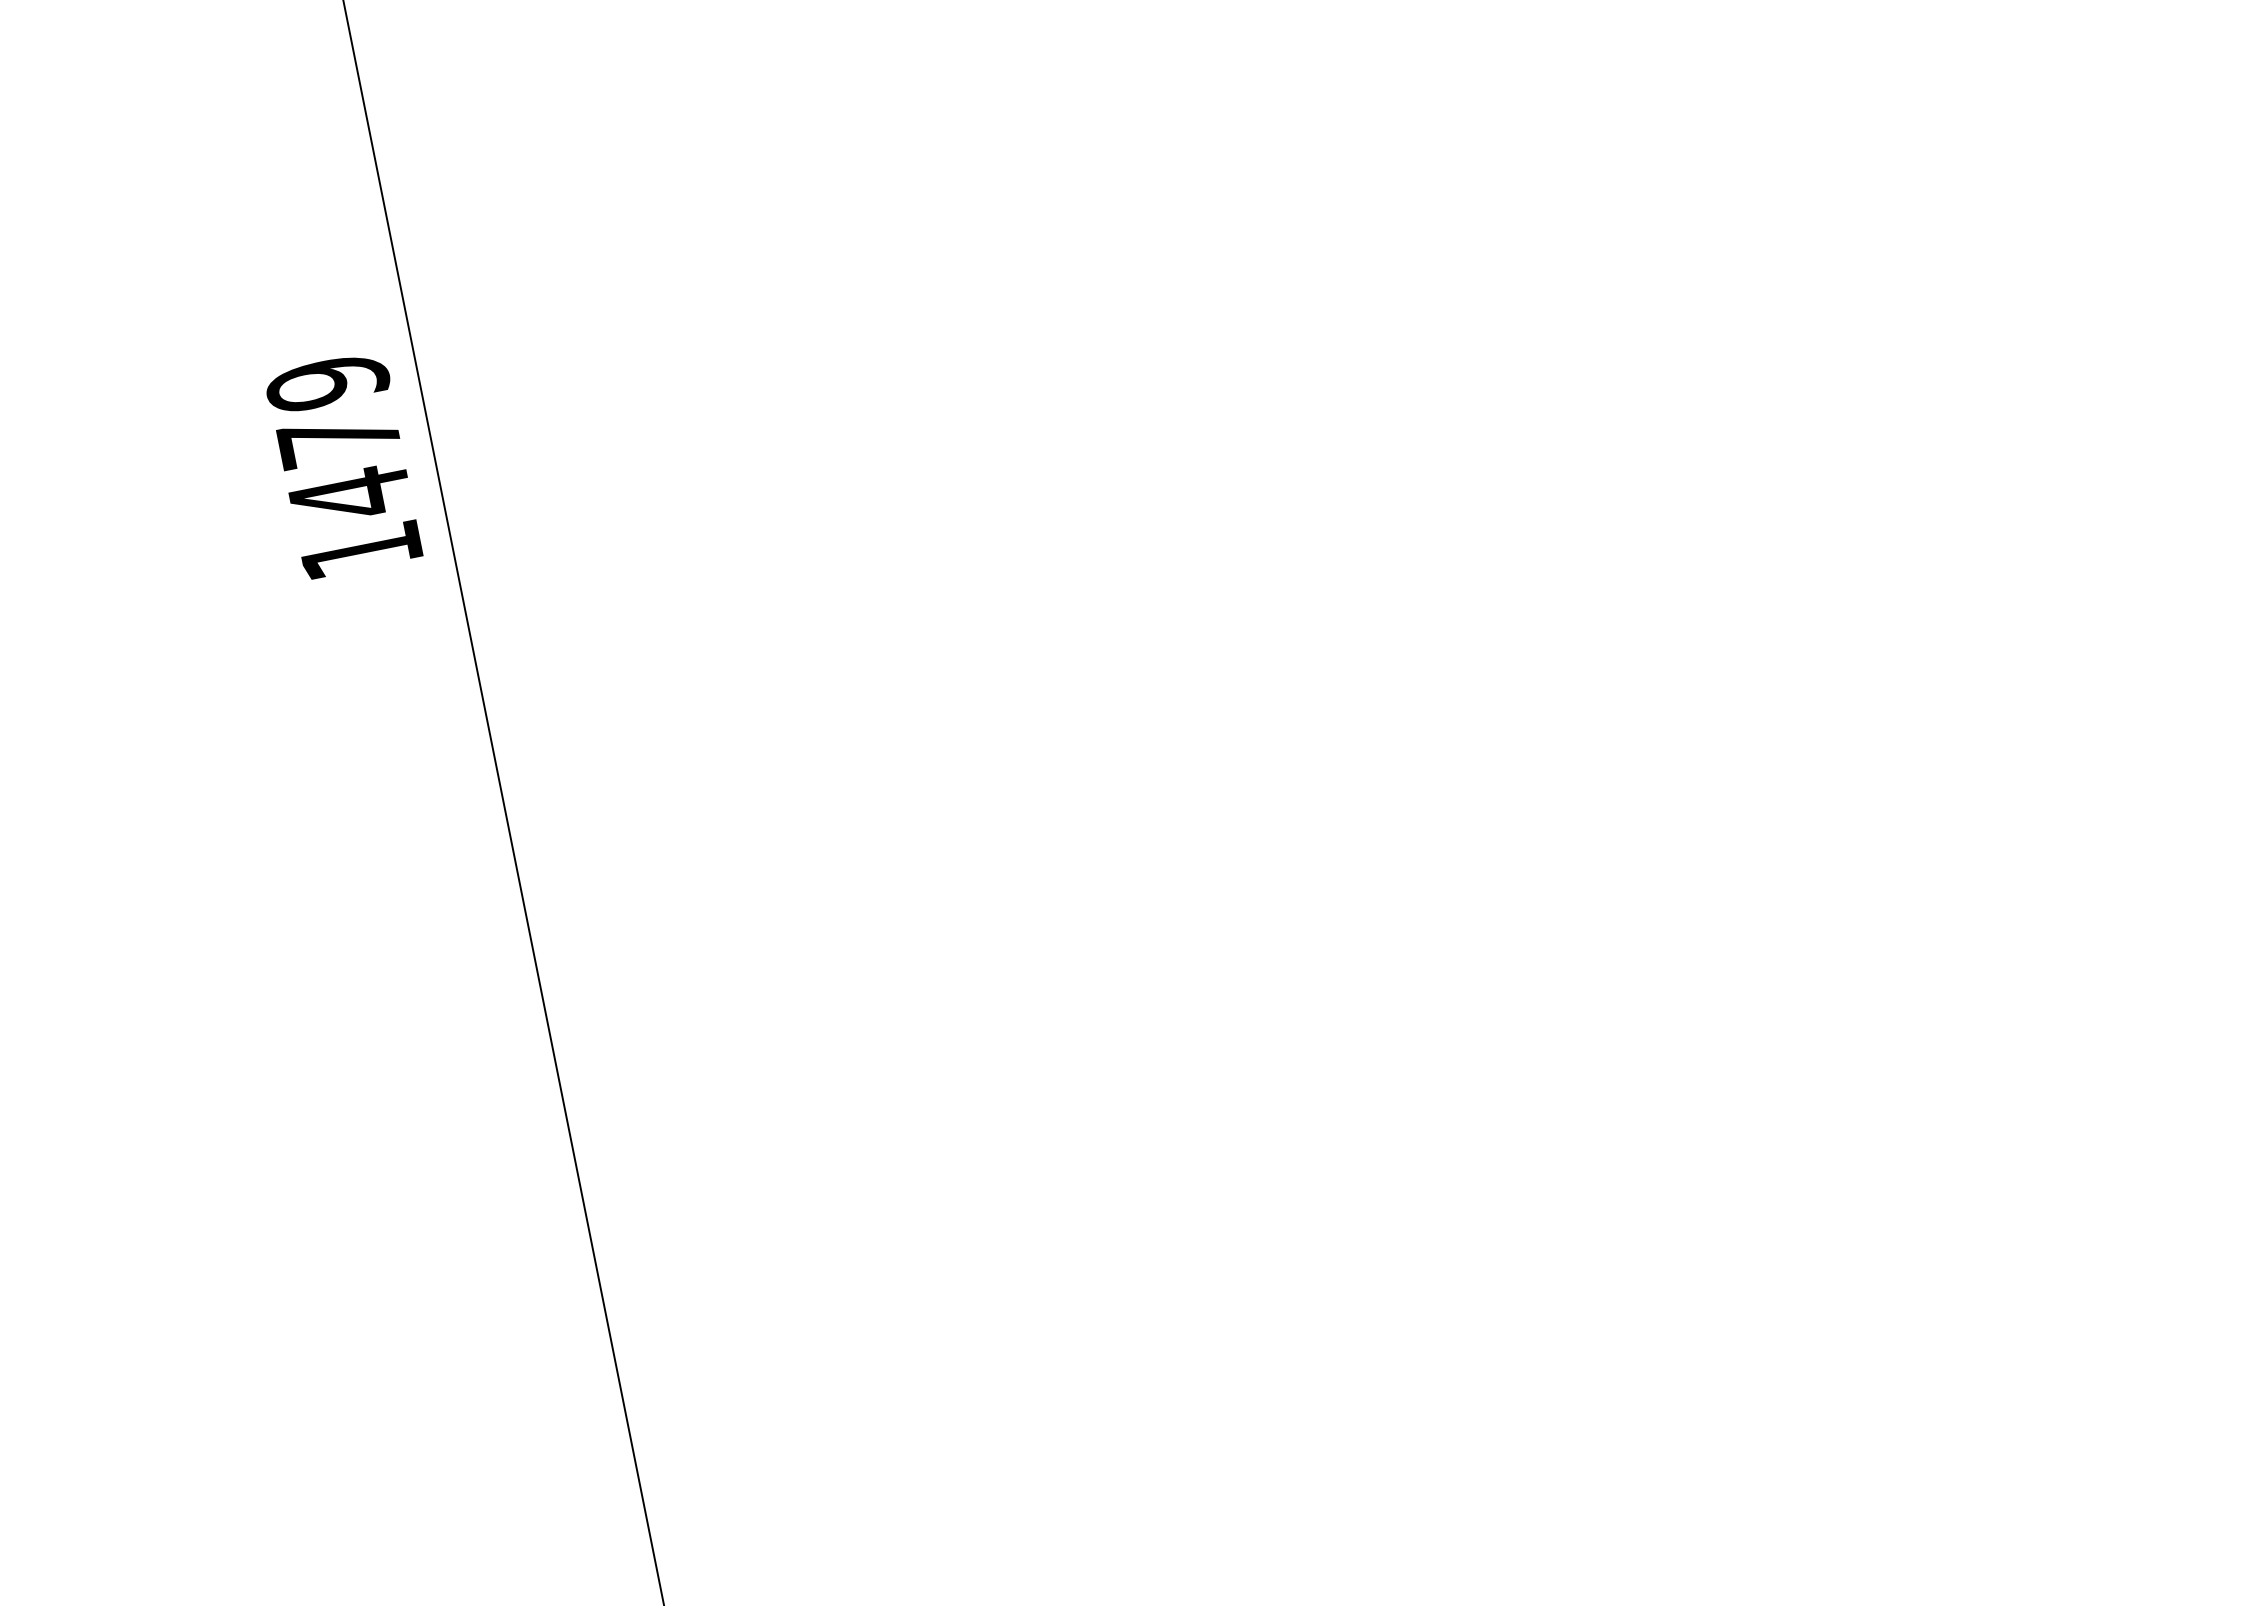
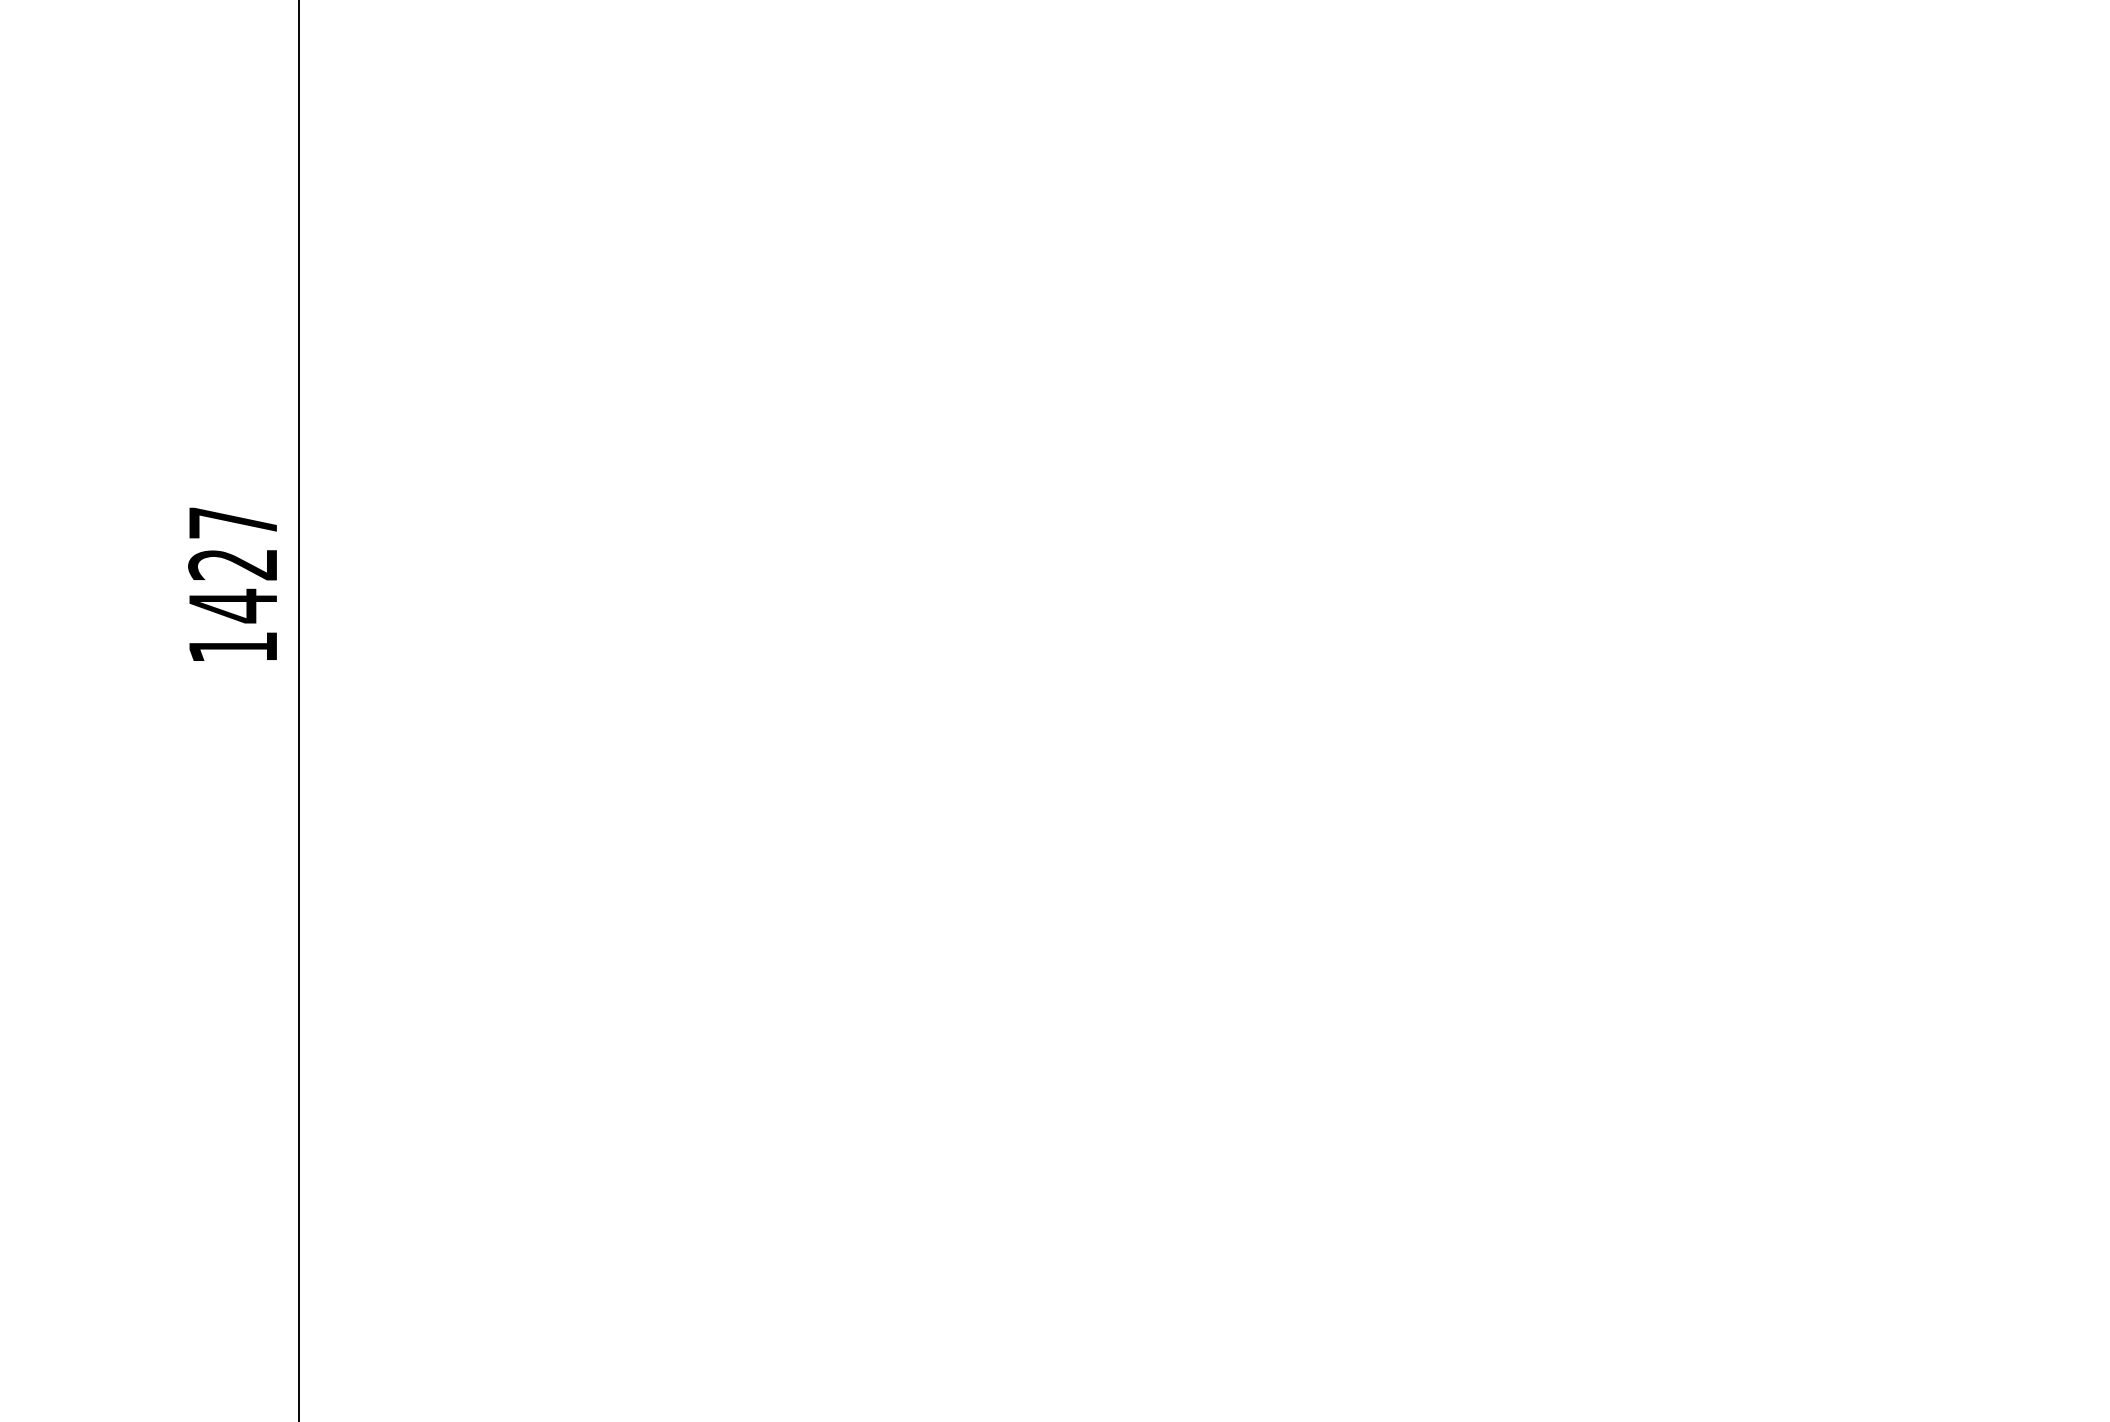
text: (333, 410) -> (233, 543), 1479 -> 1427

